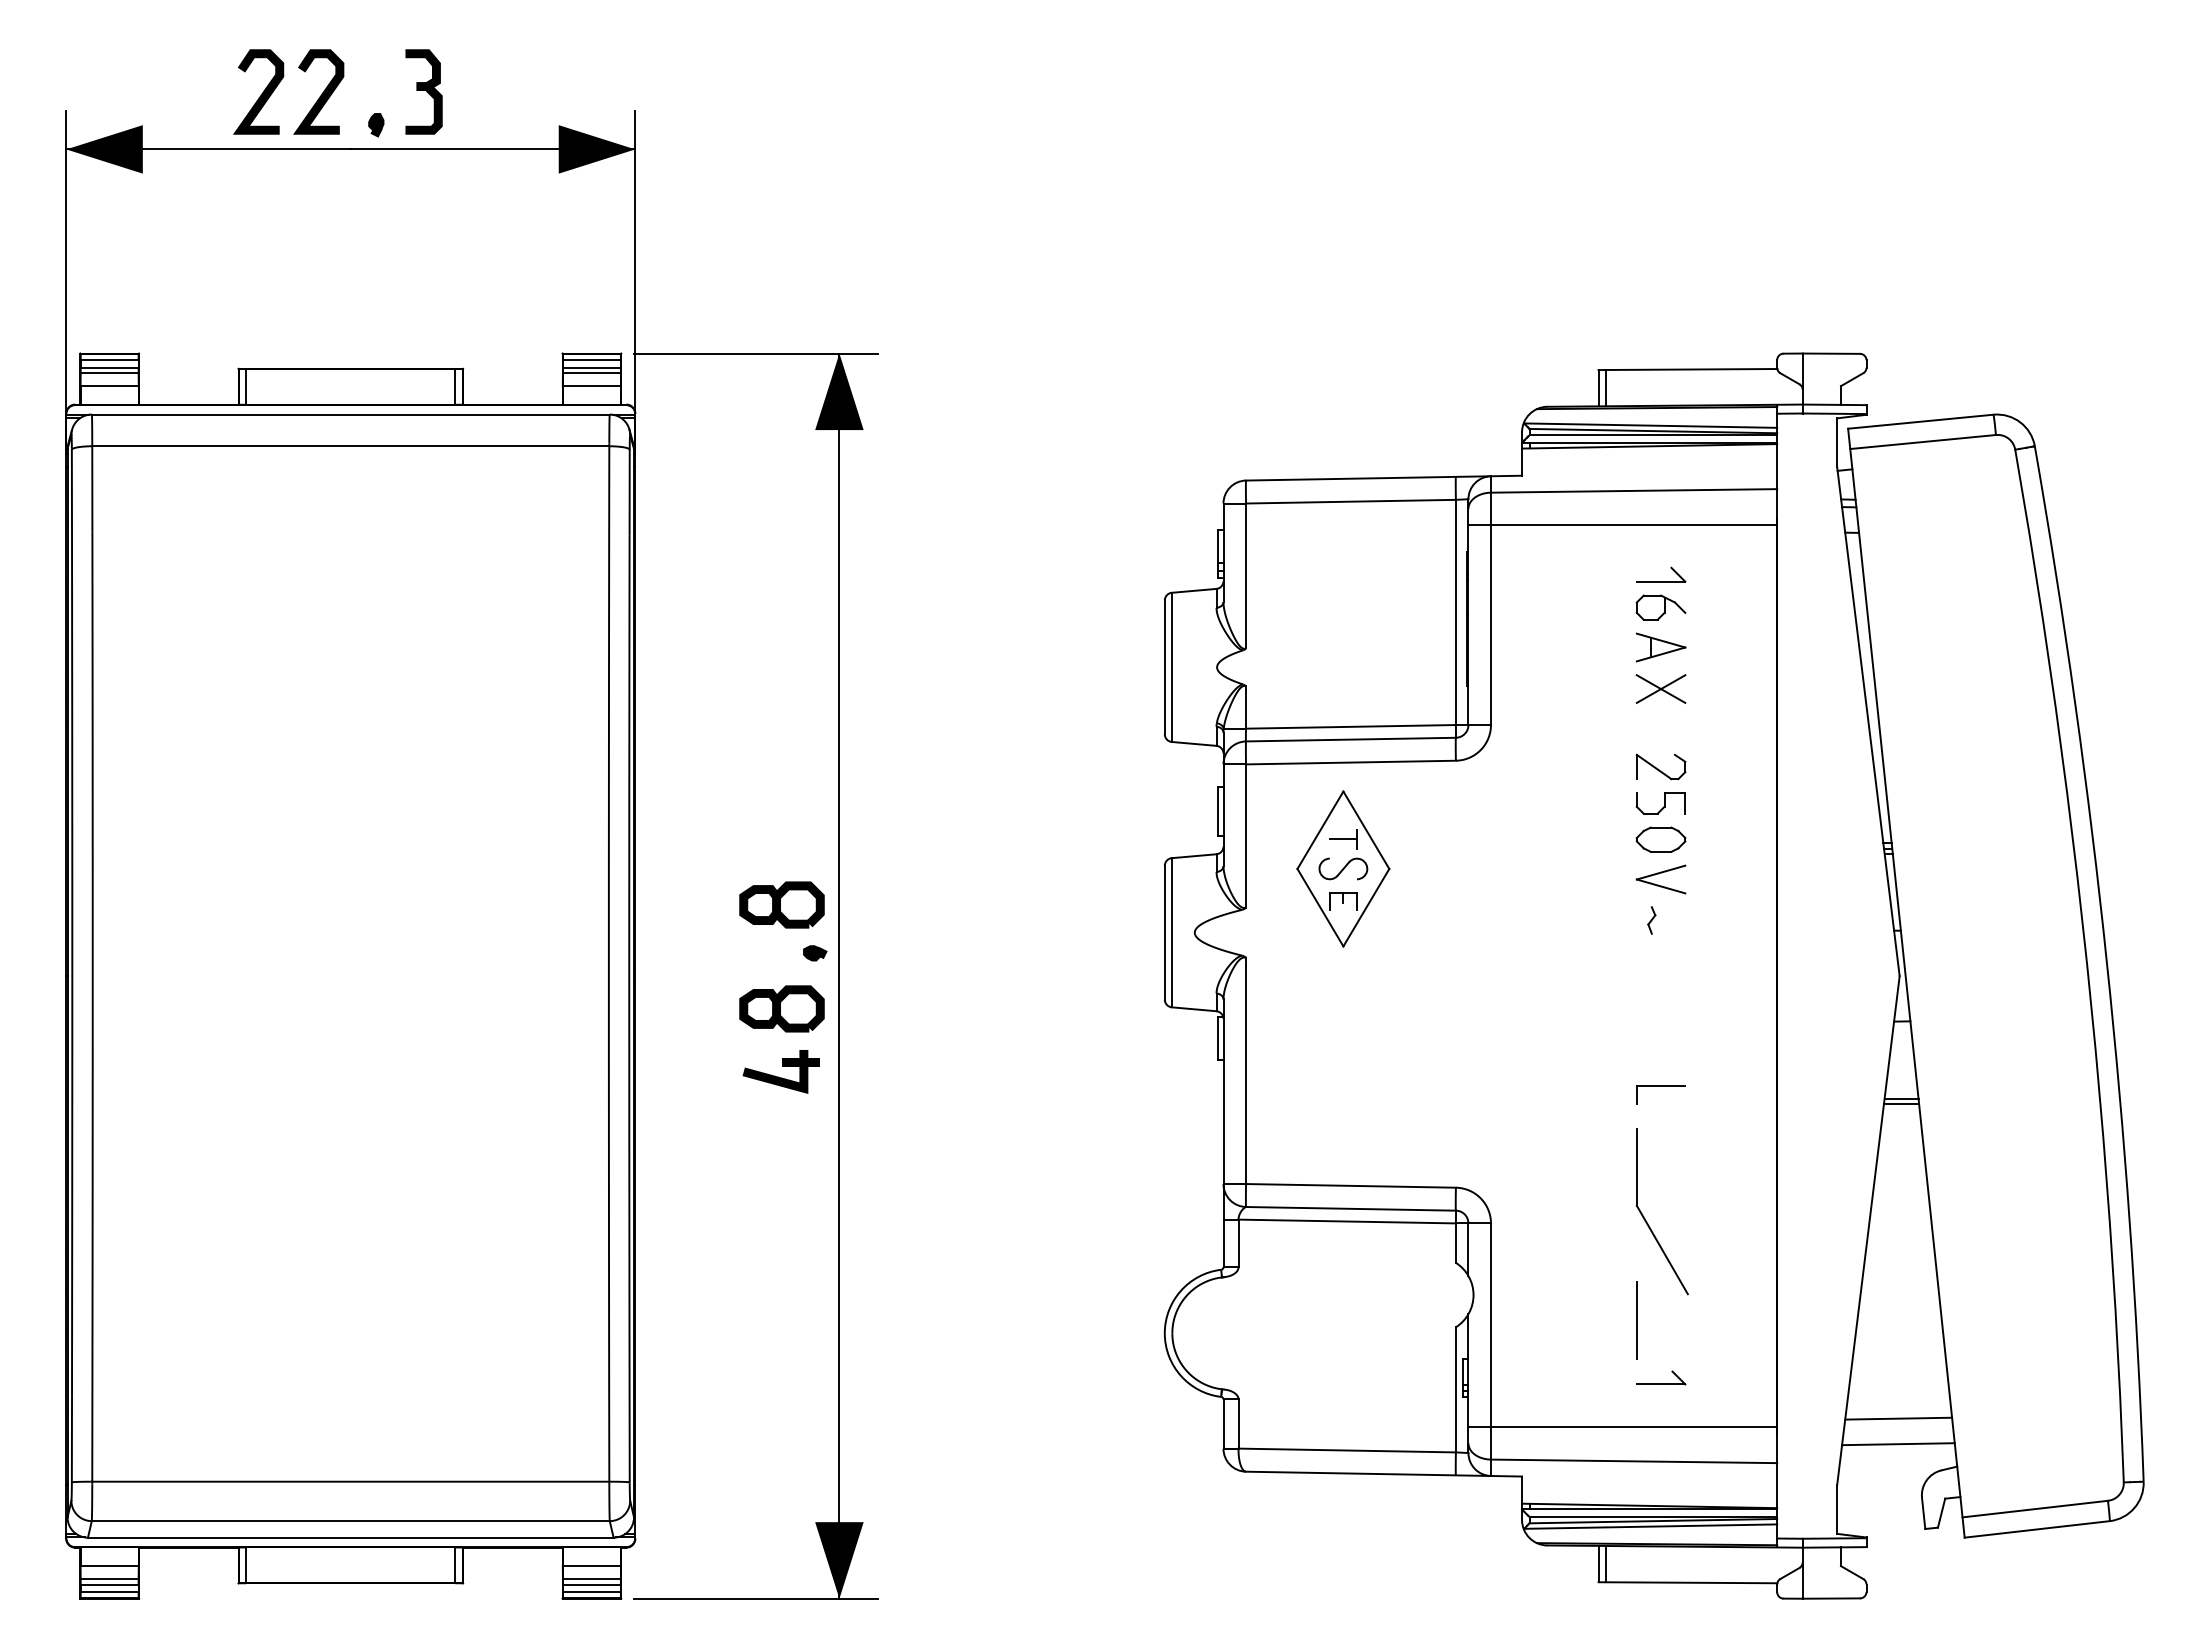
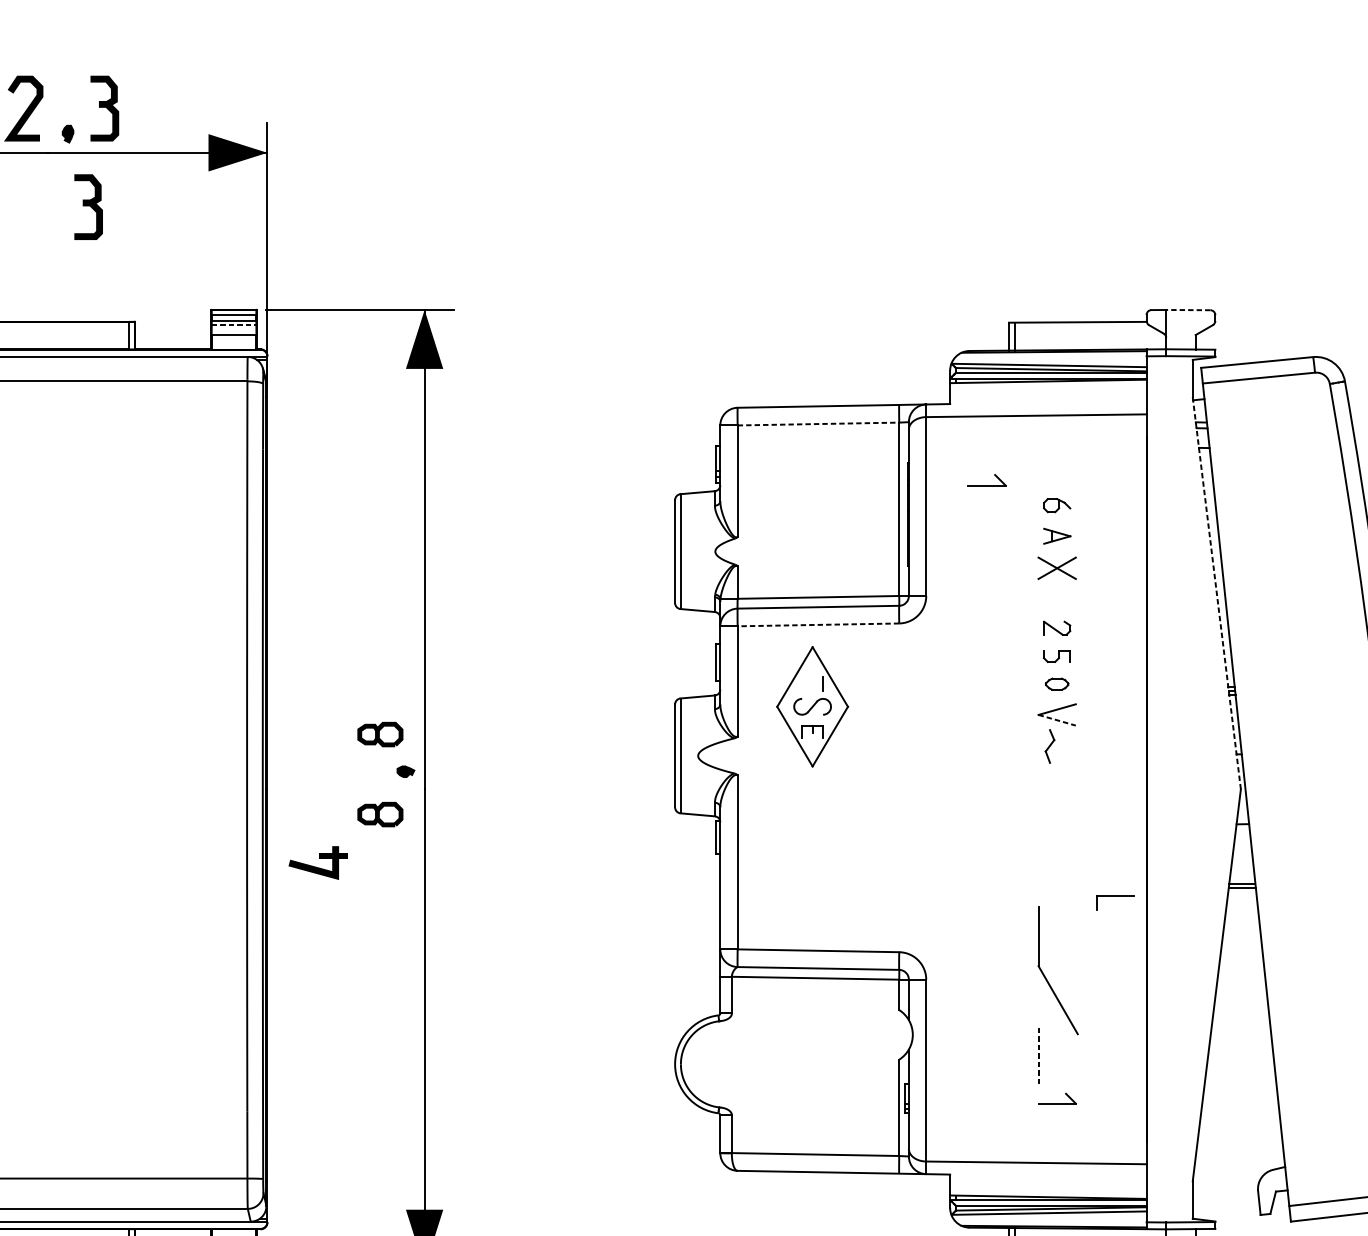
part: (402, 219) -> (88, 206), added
line: (1831, 353) -> (1188, 309), solid -> dashed
line: (591, 373) -> (233, 325), solid -> dashed
line: (1350, 501) -> (818, 423), solid -> dashed
line: (1622, 525) -> (1027, 442), removed
part: (1661, 581) -> (987, 485), moved
part: (1660, 607) -> (1056, 505), size x0.7
part: (1661, 647) -> (1057, 536), size x0.7
line: (1868, 722) -> (1216, 594), solid -> dashed
line: (1350, 762) -> (818, 624), solid -> dashed
part: (1660, 766) -> (1056, 627), size x0.7
part: (1660, 803) -> (1056, 656), size x0.7
line: (1342, 839) -> (811, 684), removed
part: (1660, 839) -> (1056, 684), size x0.6
line: (1661, 886) -> (1057, 720), solid -> dashed
part: (781, 904) -> (380, 734), size x0.7
part: (1651, 920) -> (1049, 746), size x1.6
part: (781, 1008) -> (380, 814), size x0.7
part: (780, 1071) -> (317, 862), moved
part: (1660, 1086) -> (1115, 896), moved
line: (1636, 1320) -> (1038, 1054), solid -> dashed
line: (1898, 1418) -> (1239, 1129), removed
line: (1622, 1427) -> (1027, 1136), removed
line: (1898, 1444) -> (1239, 1149), removed

